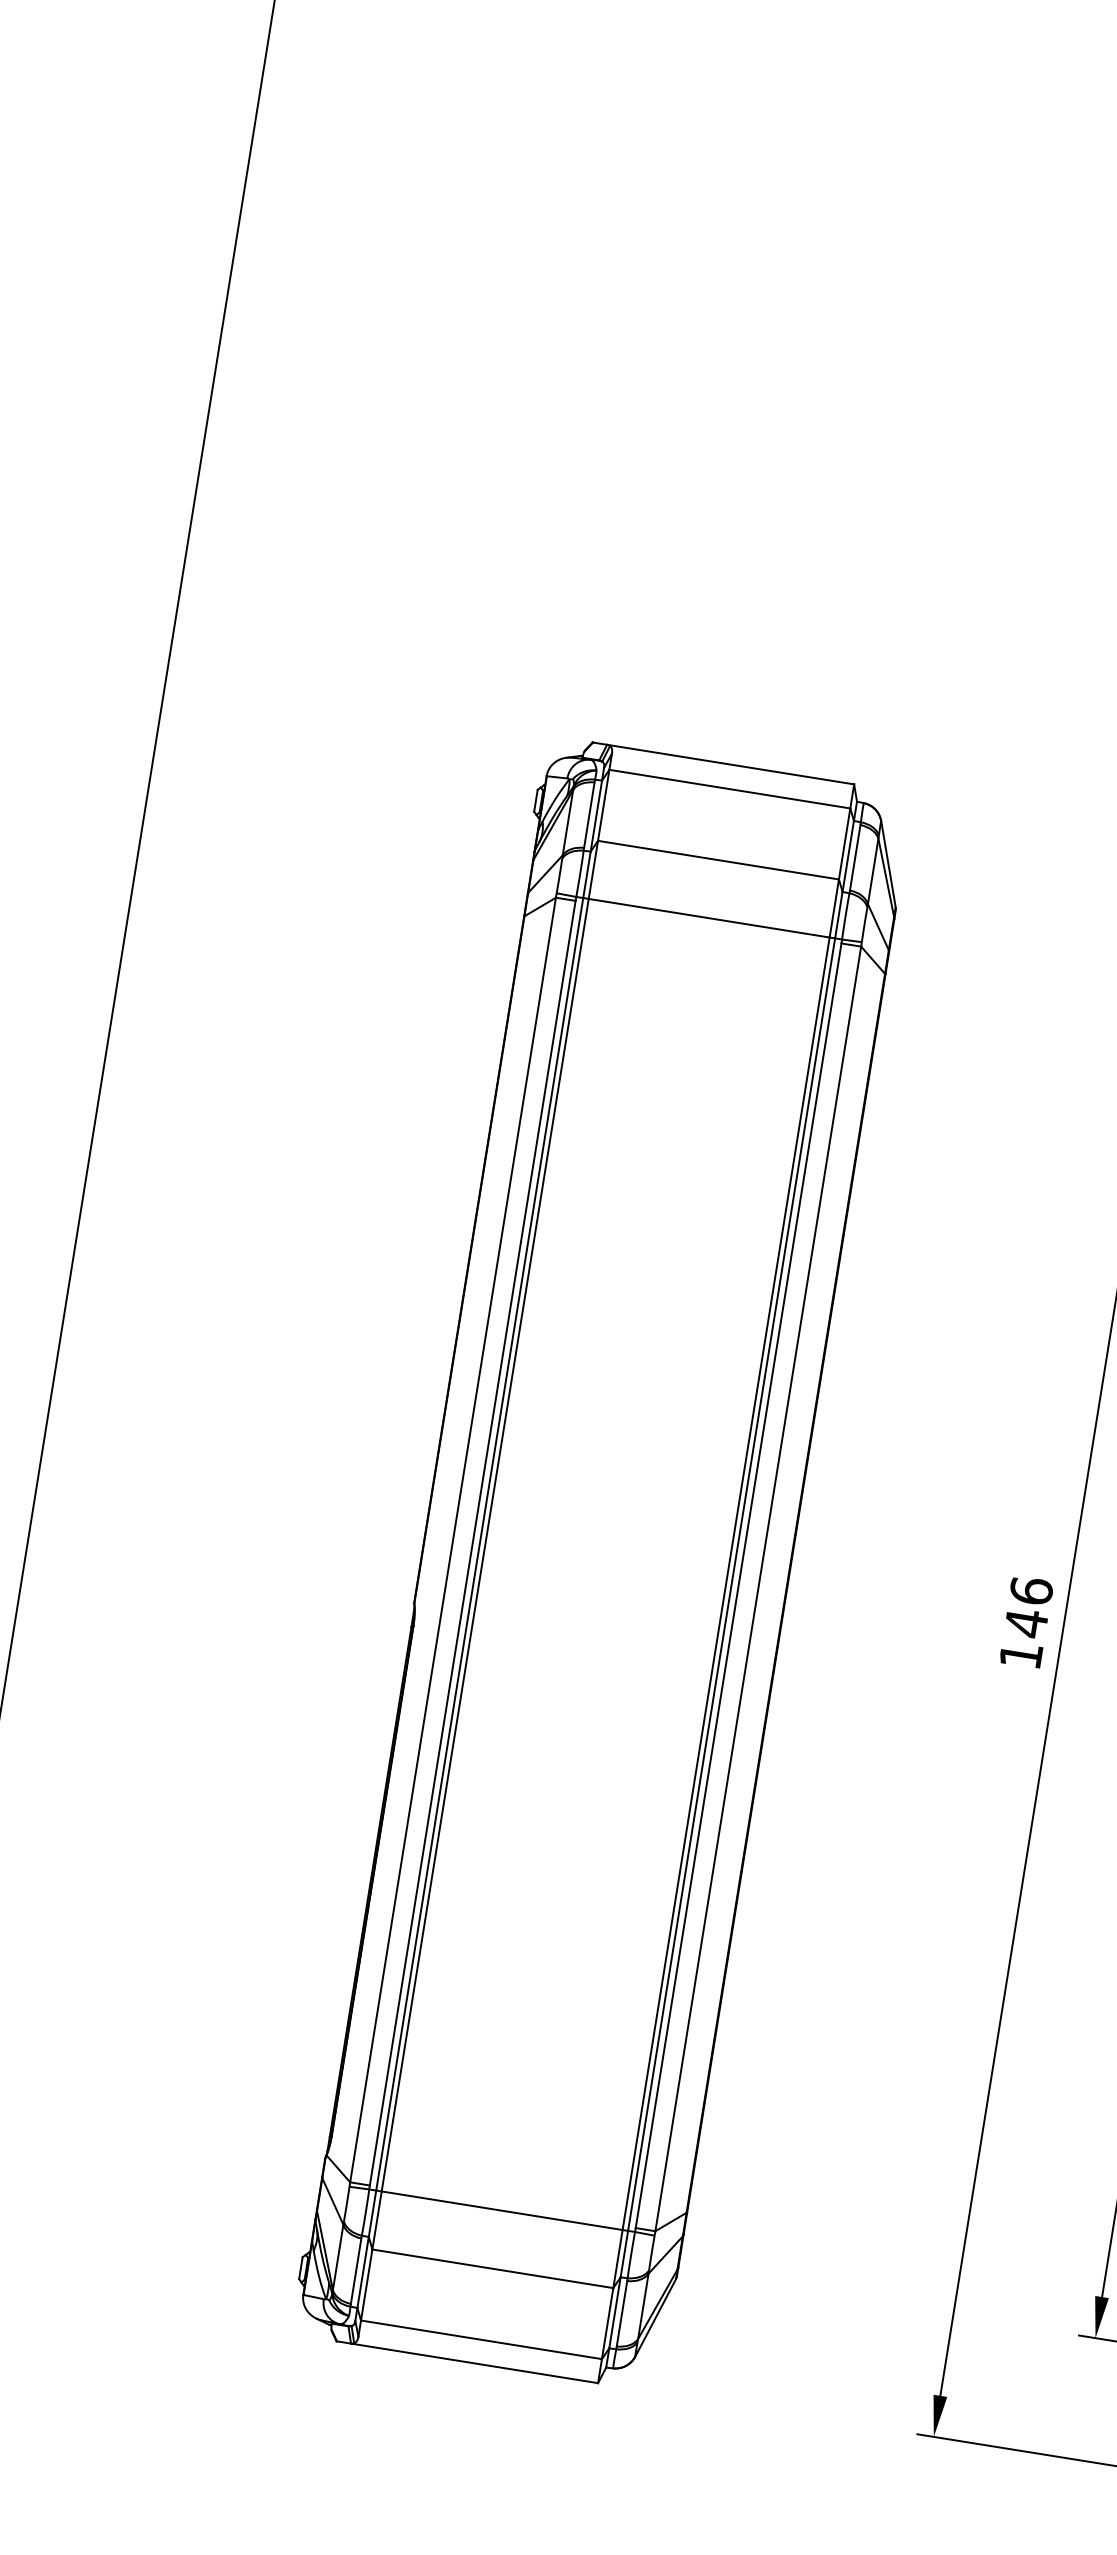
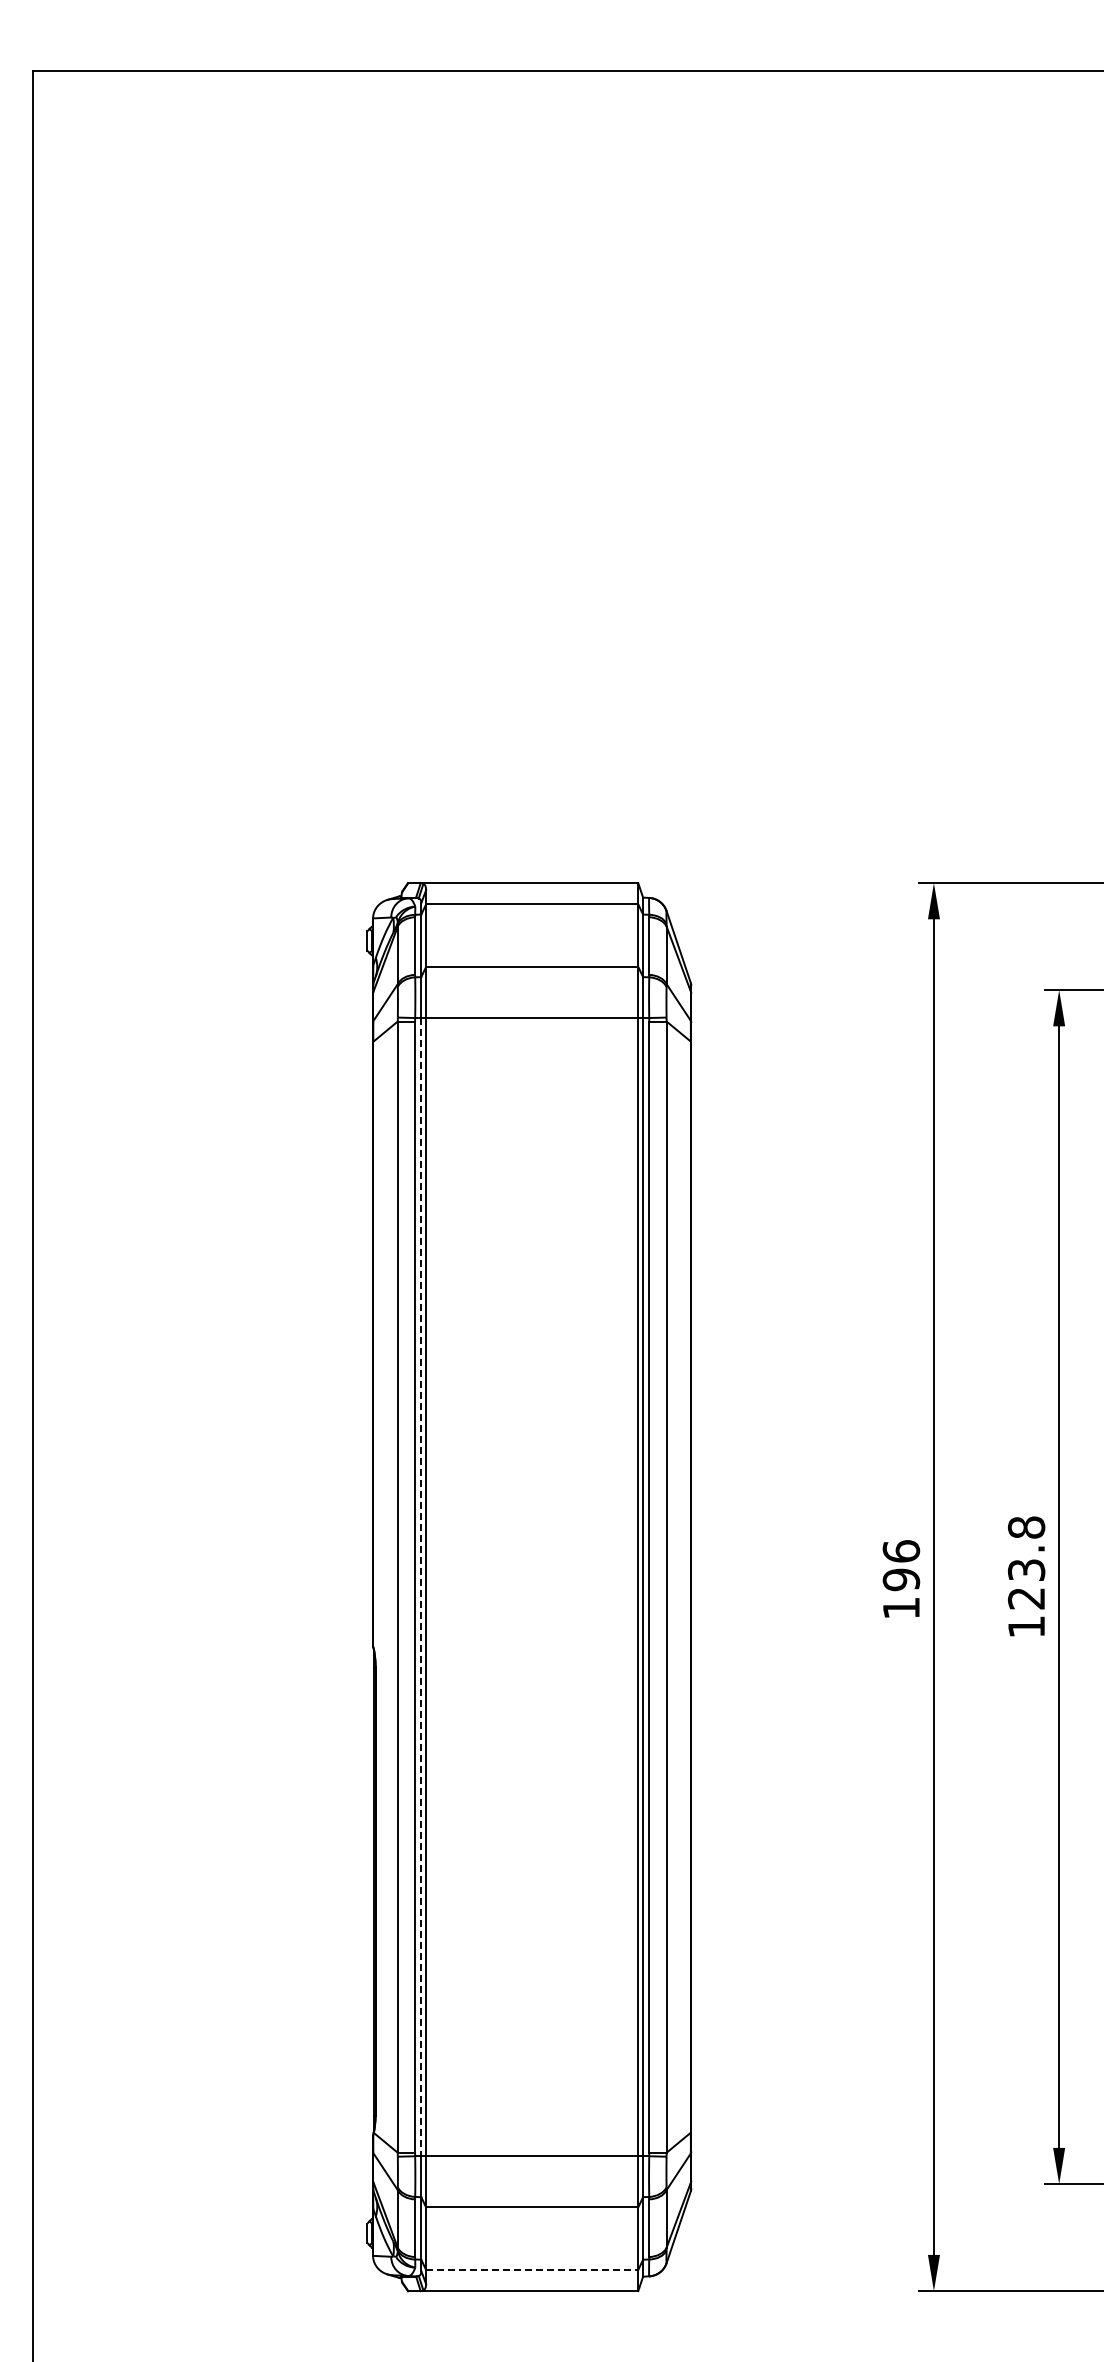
line: (479, 1544) -> (421, 1587), solid -> dashed
text: (1026, 1622) -> (901, 1579), 146 -> 196
line: (481, 2339) -> (532, 2269), solid -> dashed

